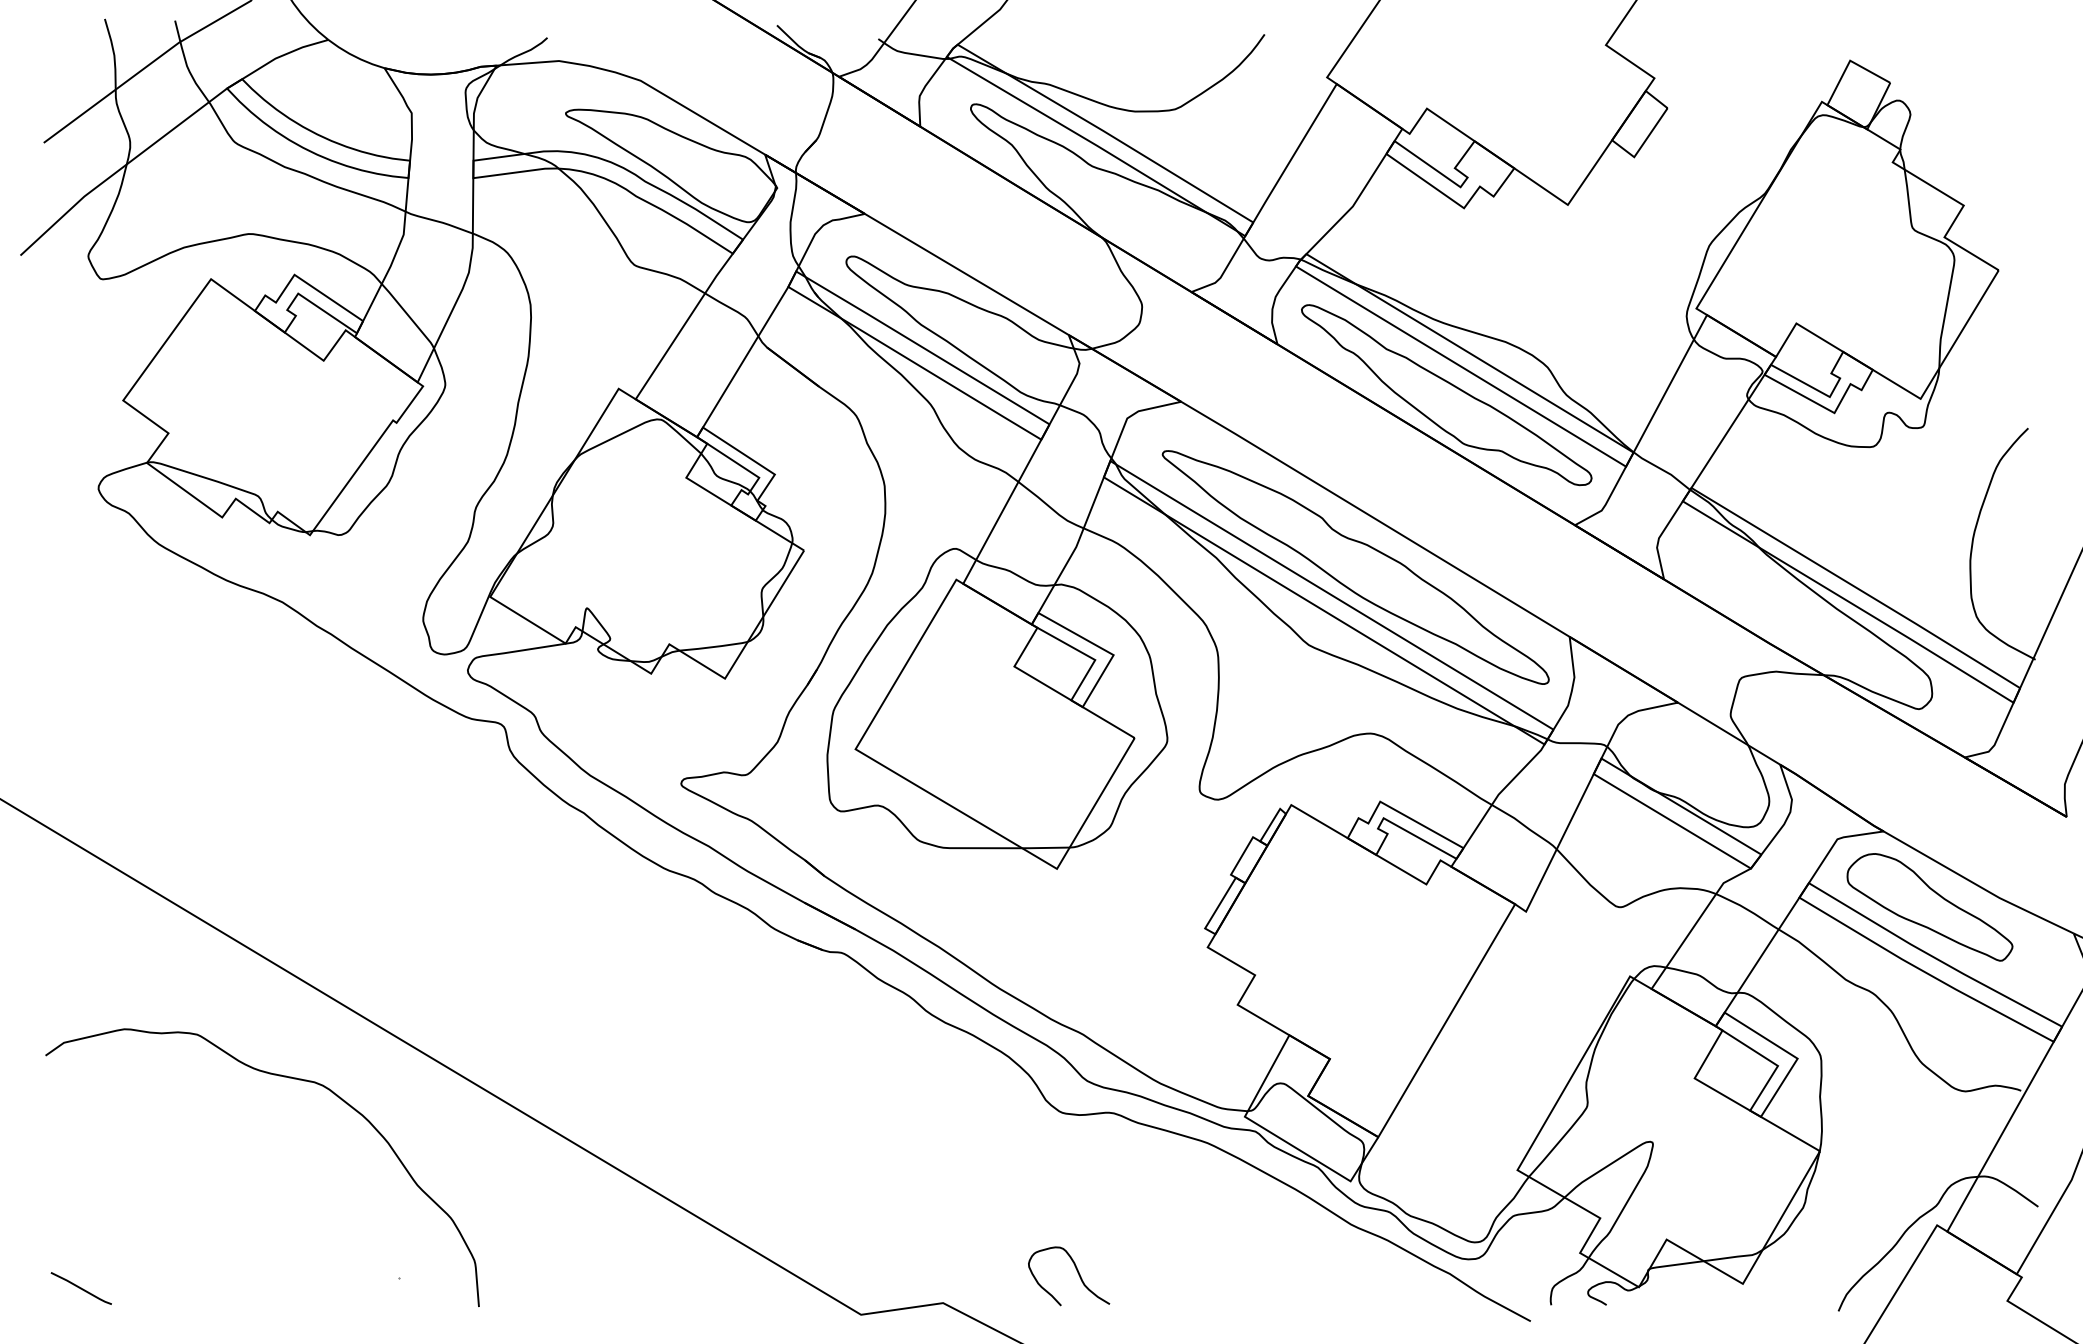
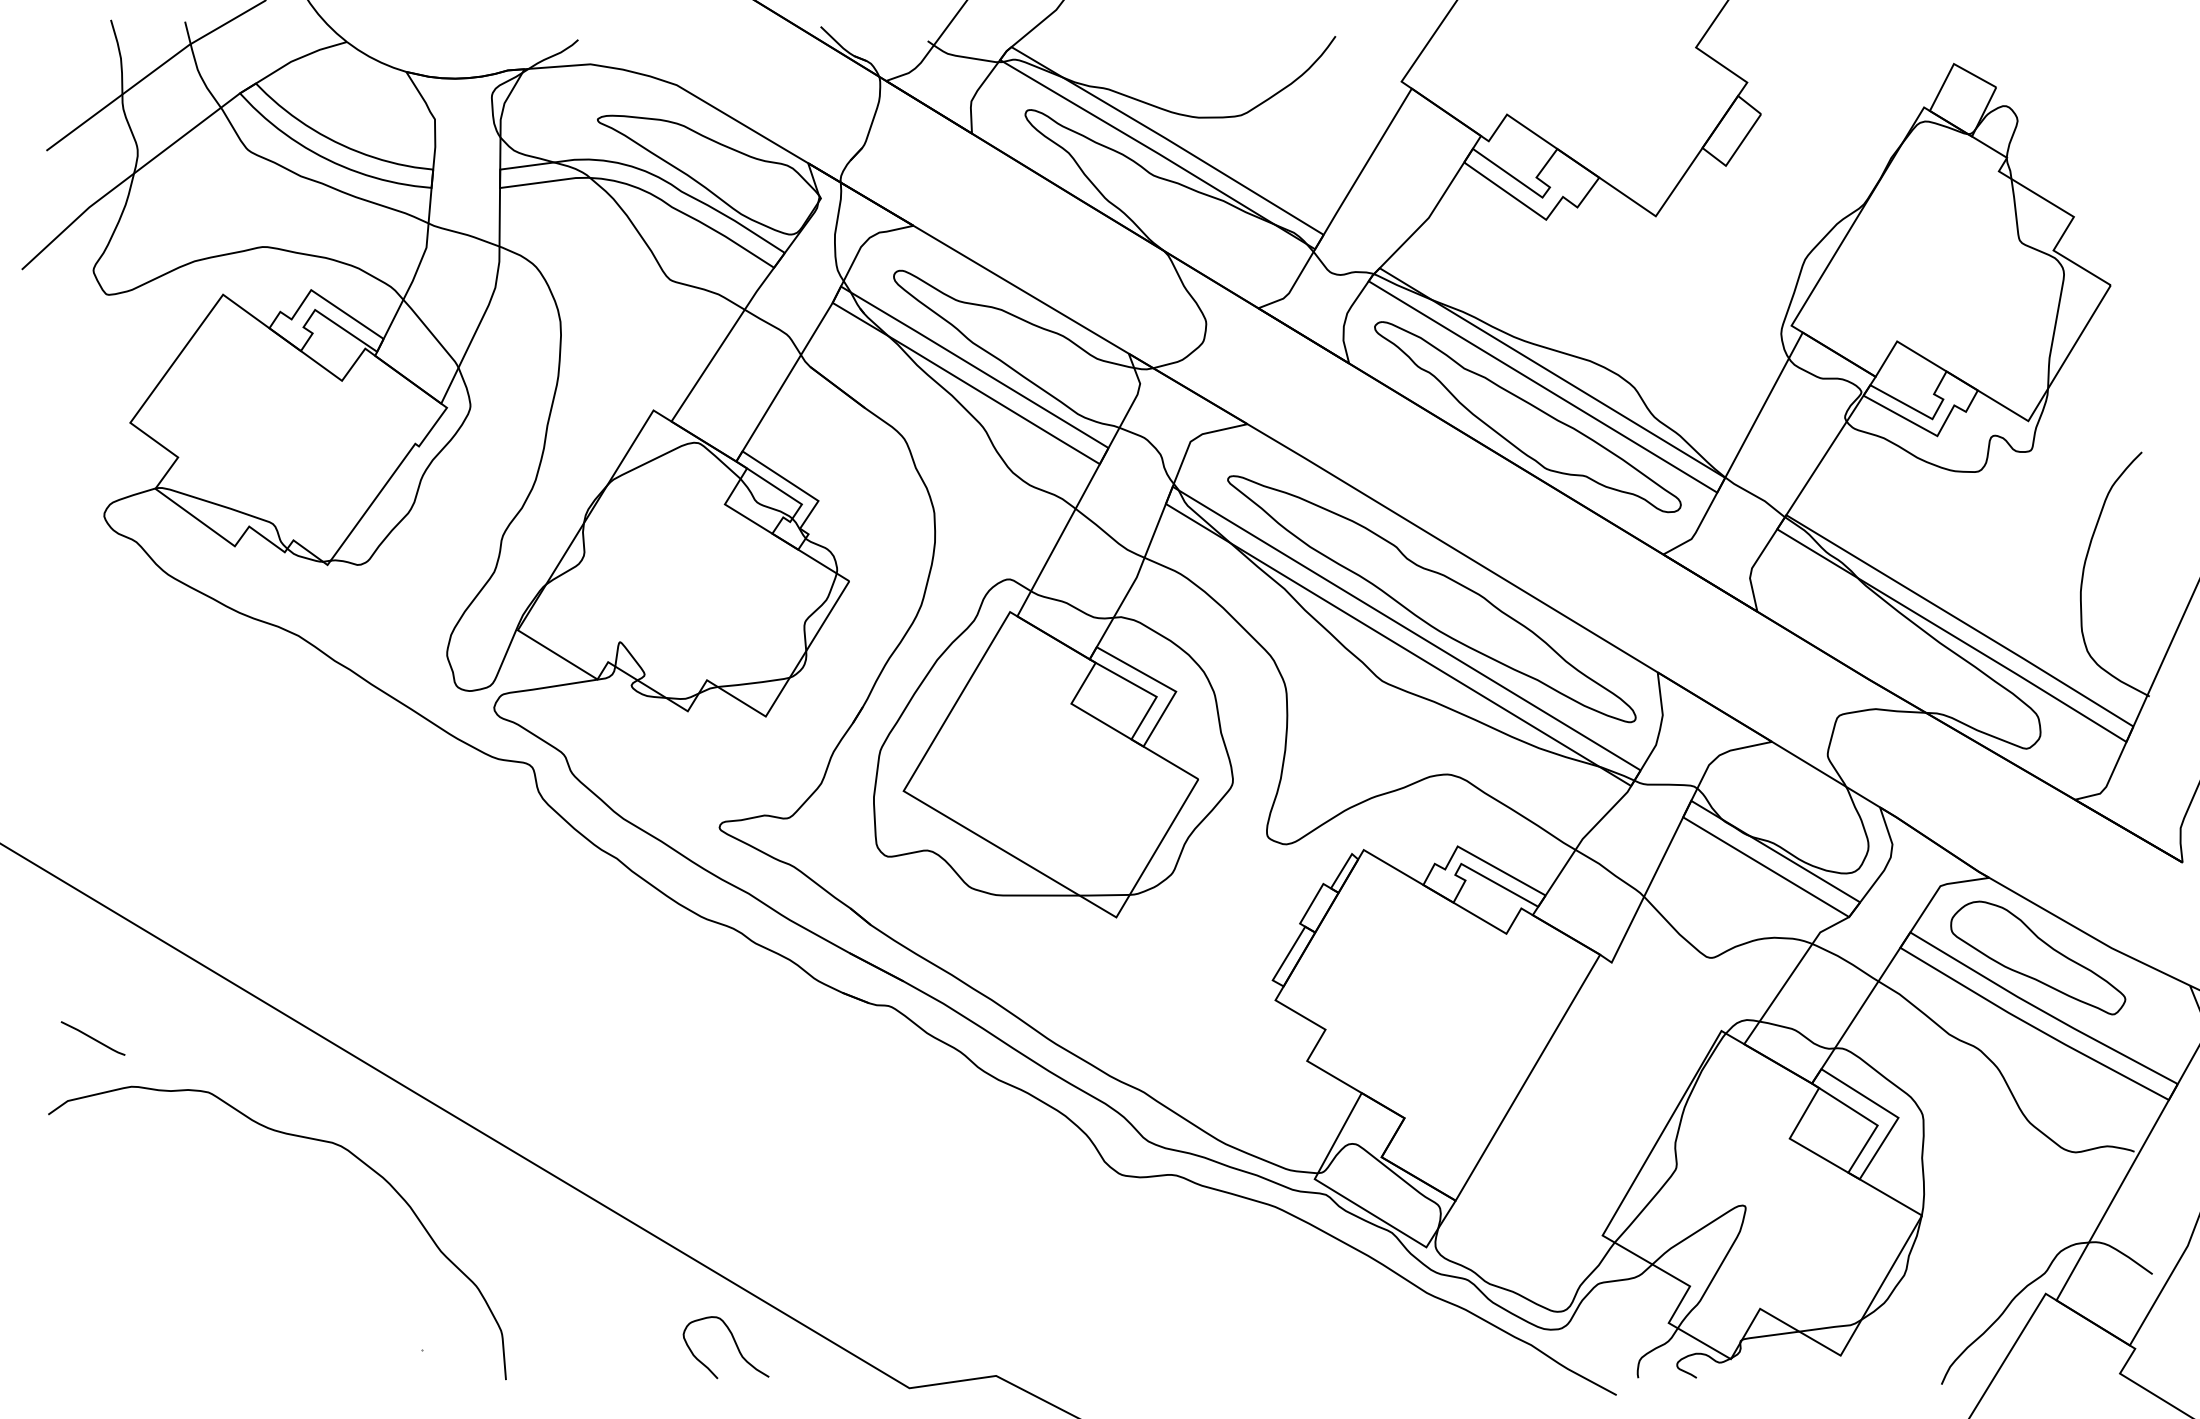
curve: (1077, 1274) -> (735, 1345), moved
line: (80, 1288) -> (92, 1038), moved

